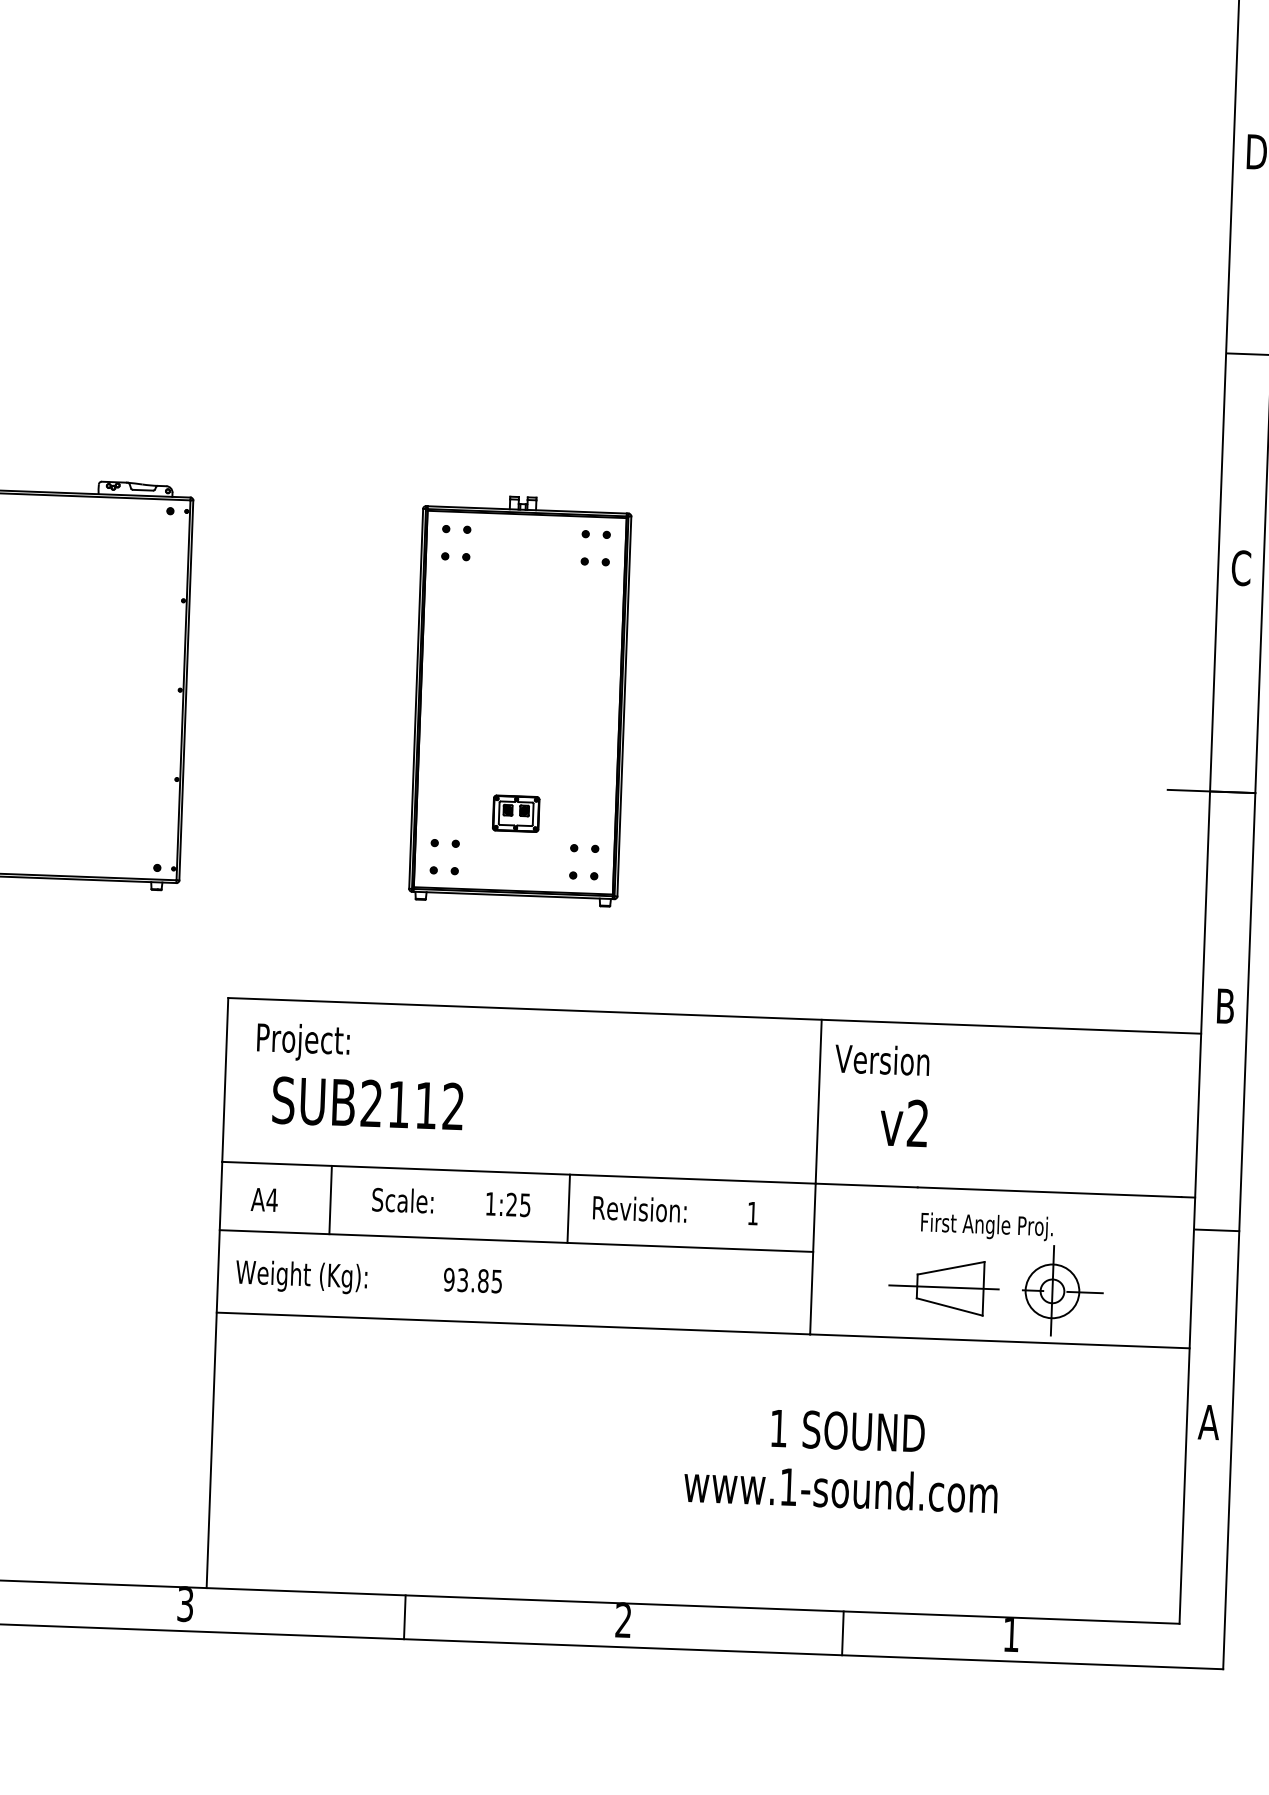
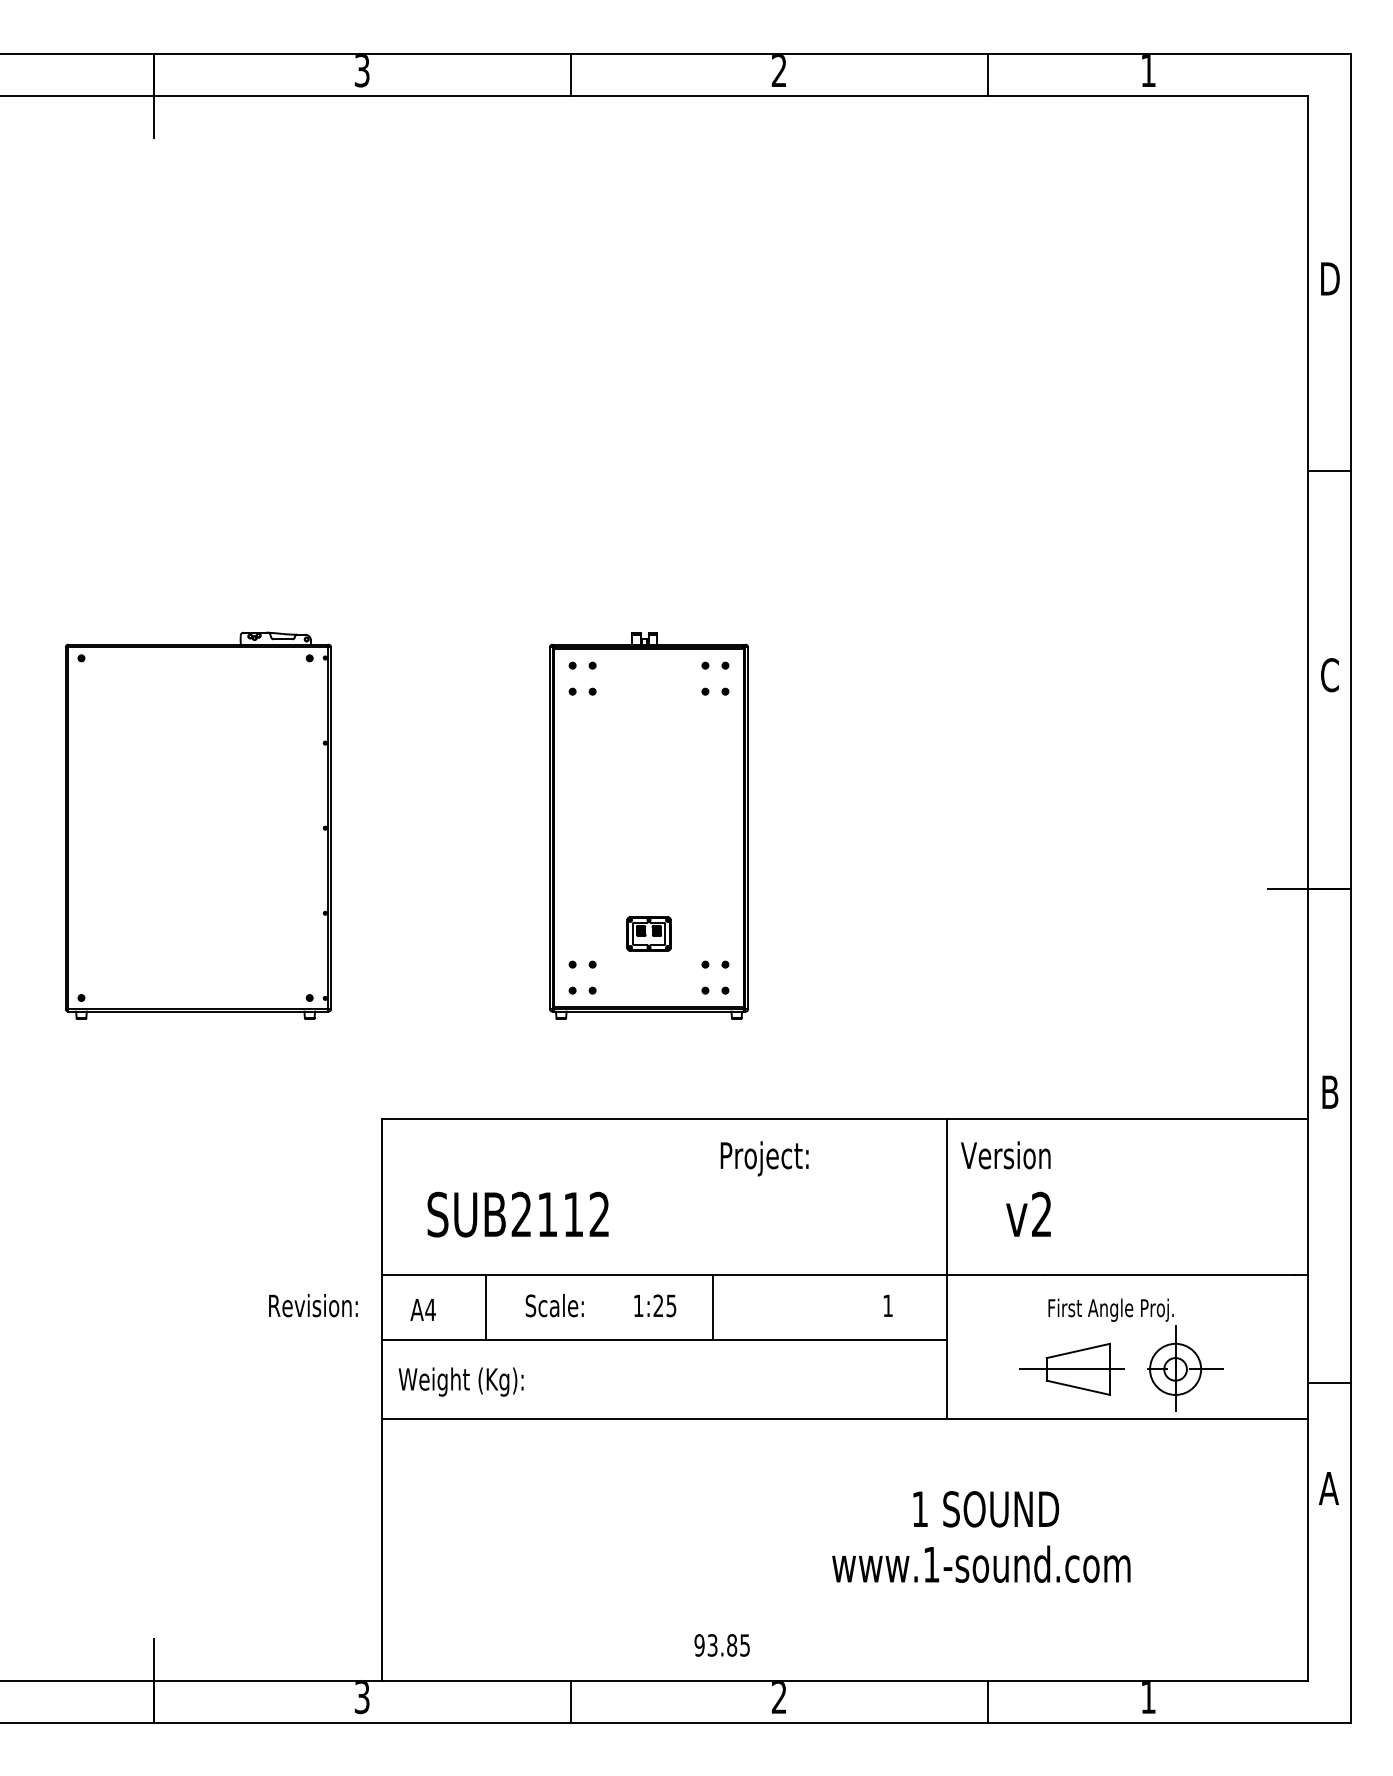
text: (303, 1042) -> (764, 1158), moved
text: (639, 1209) -> (313, 1305), moved
line: (1217, 1230) -> (1330, 1382), moved
text: (472, 1280) -> (721, 1645), moved

